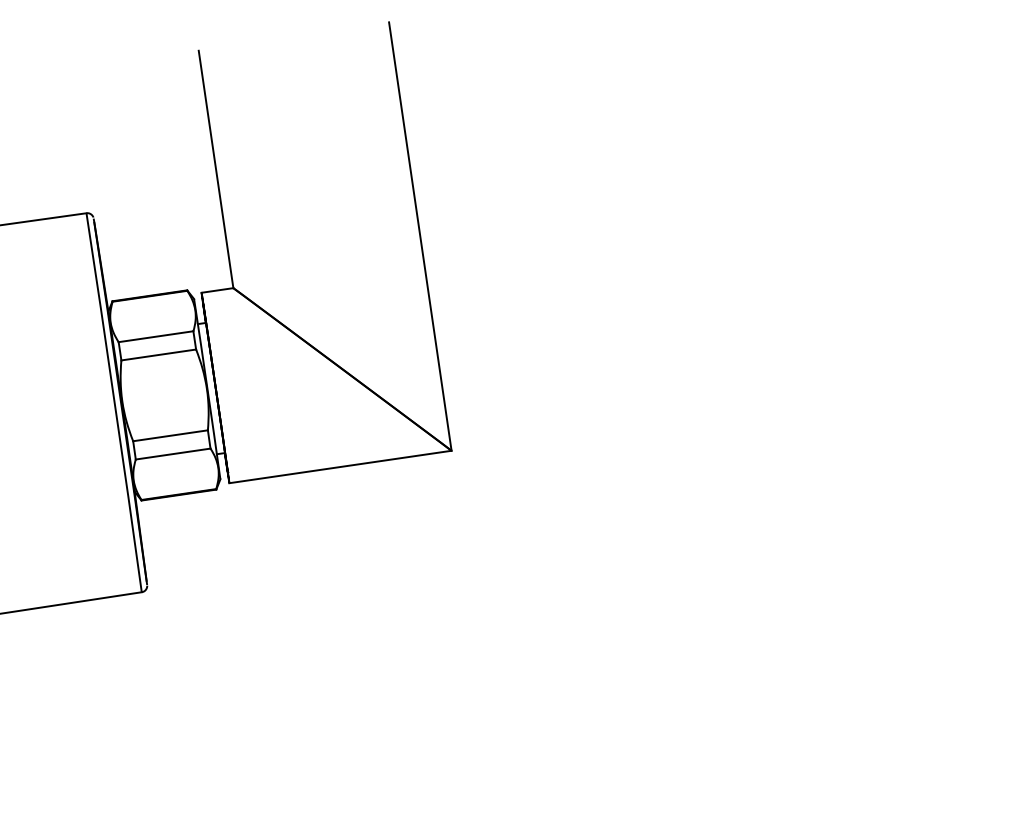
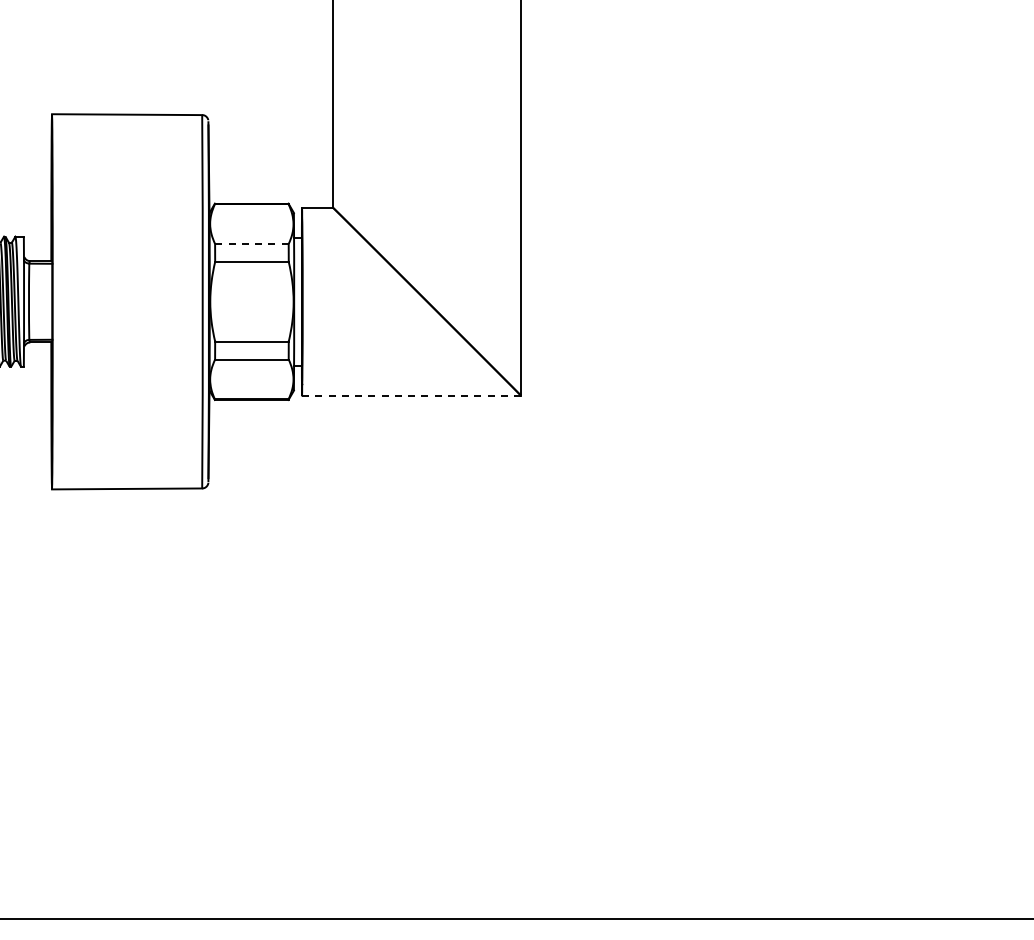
line: (155, 336) -> (251, 243), solid -> dashed
line: (341, 466) -> (412, 395), solid -> dashed

